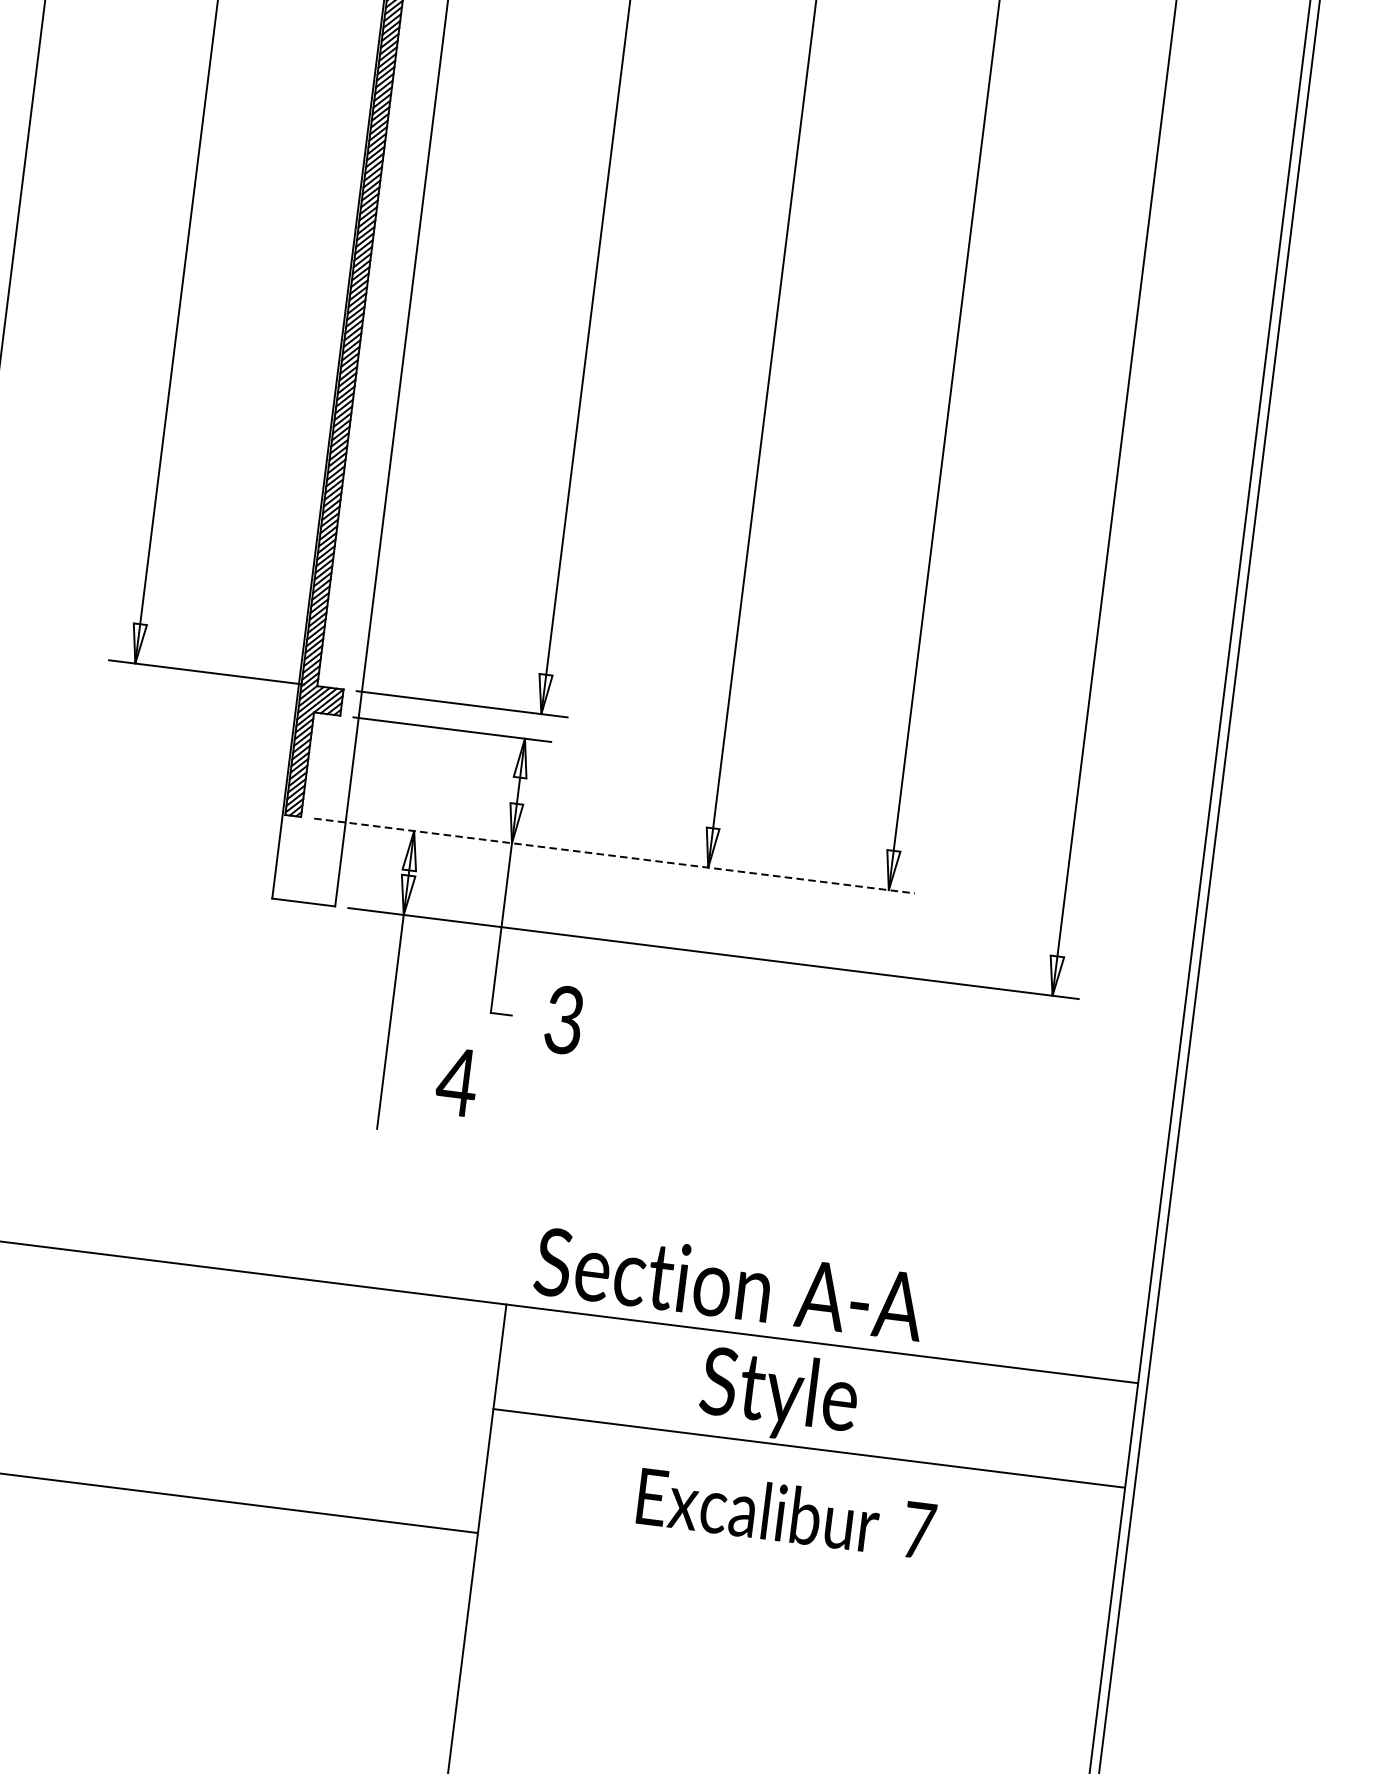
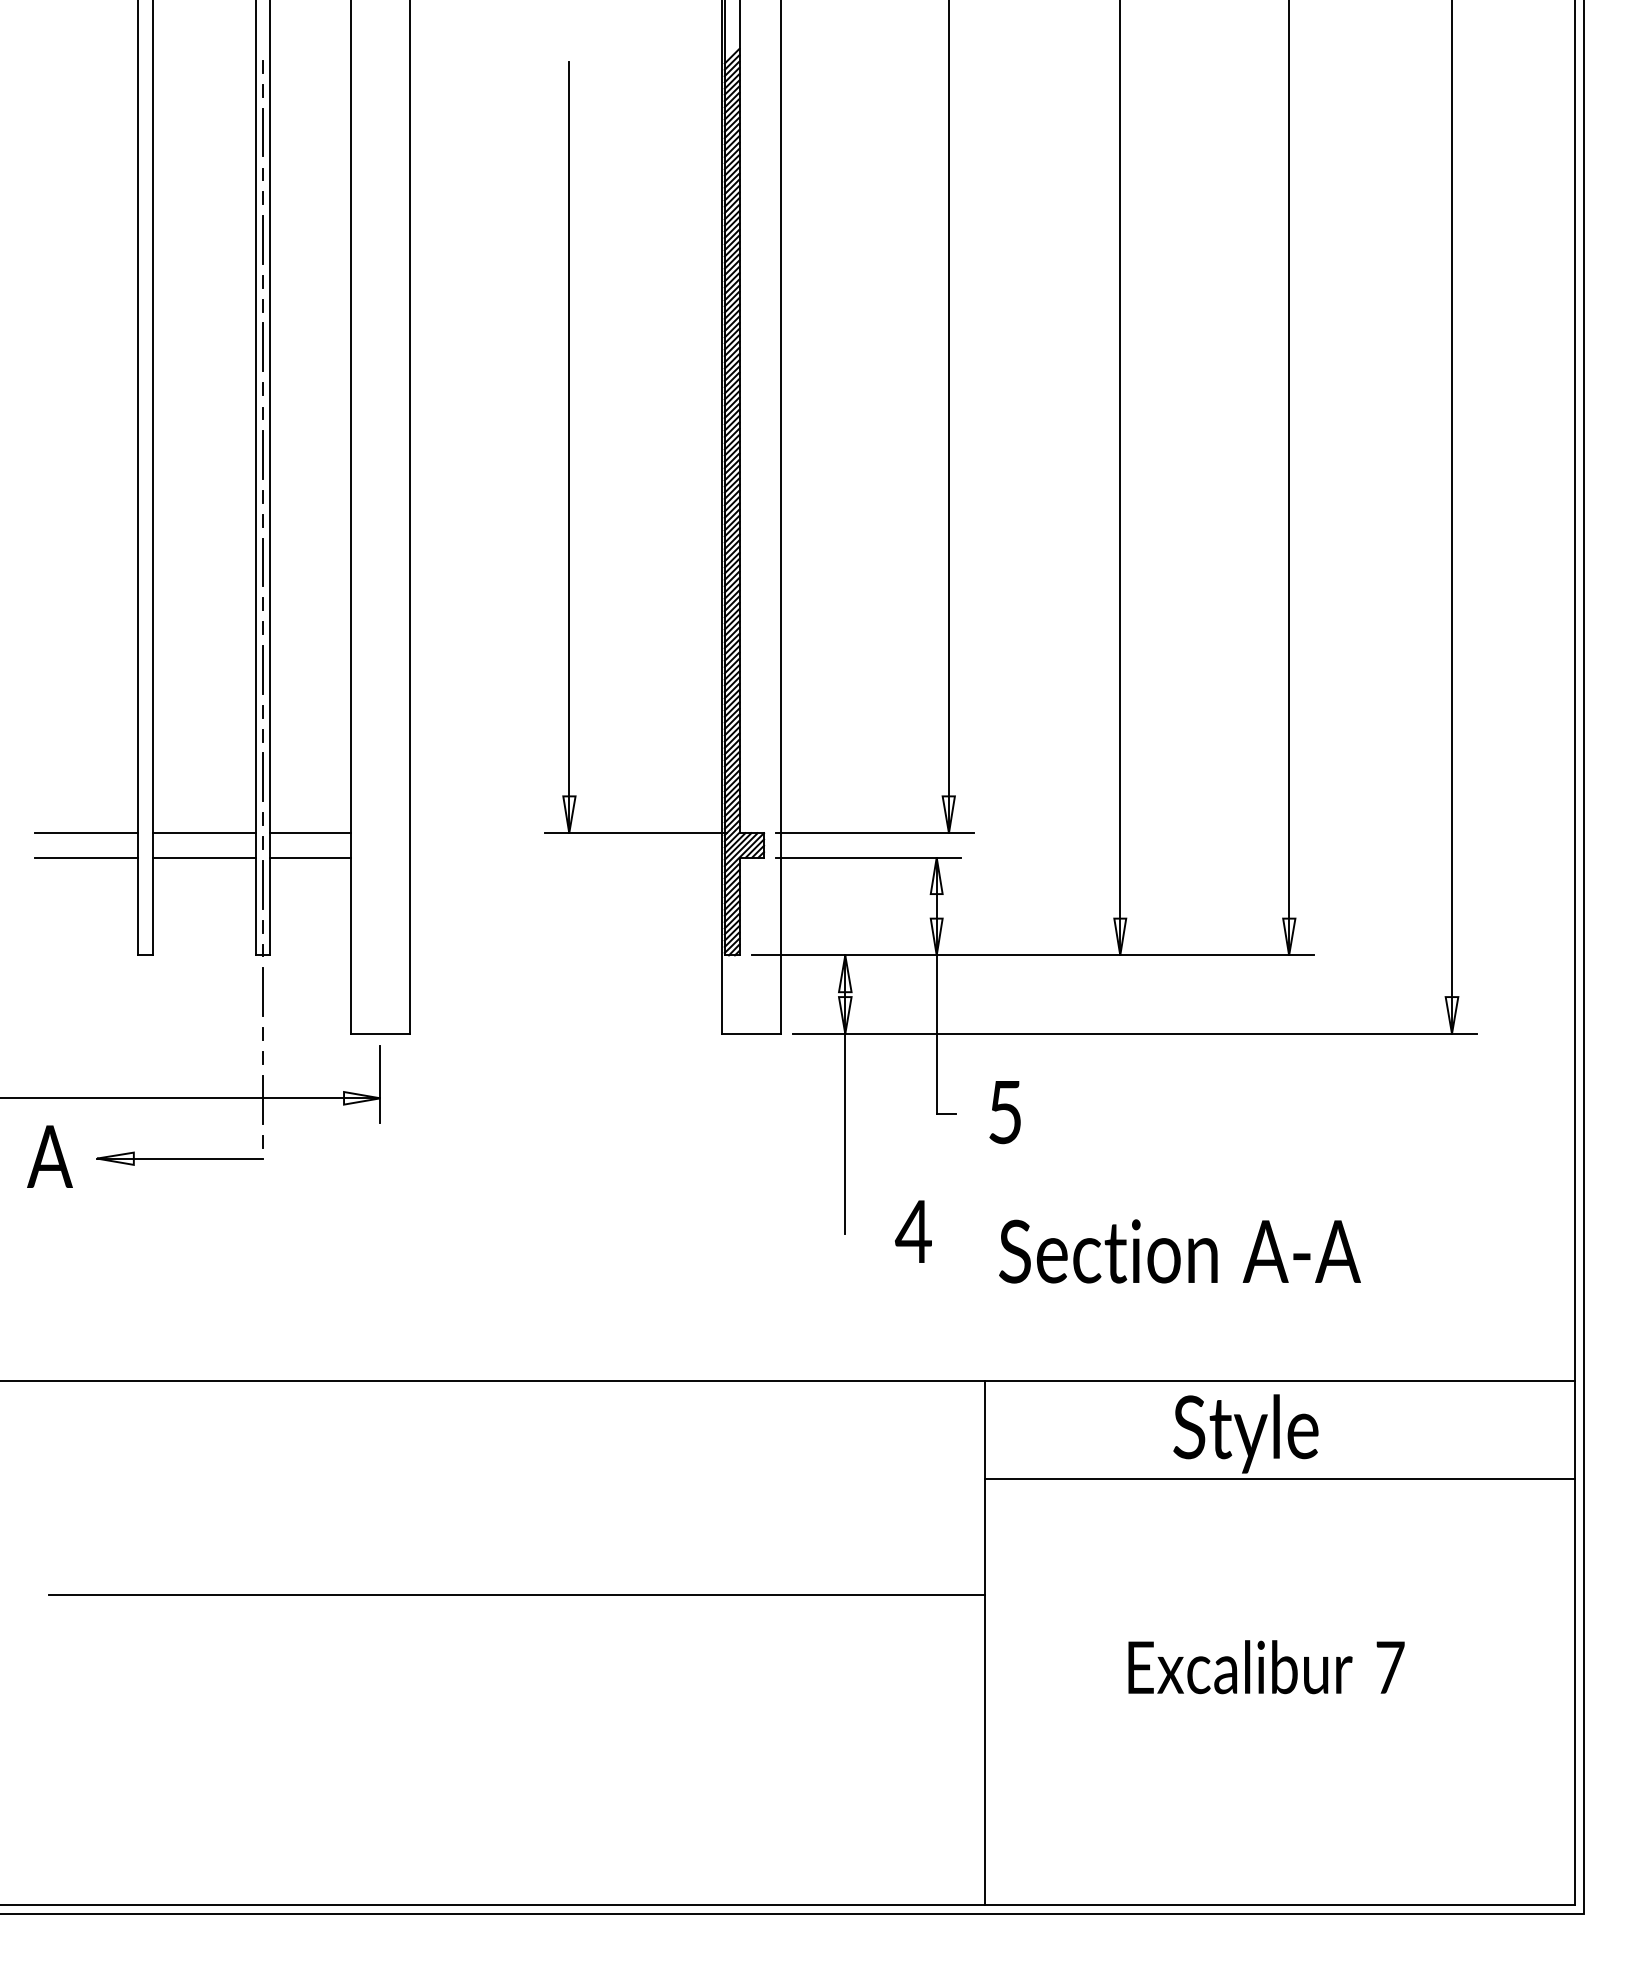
line: (614, 856) -> (1032, 955), dashed -> solid
text: (563, 1020) -> (1004, 1112), 3 -> 5
text: (457, 1081) -> (913, 1231), moved
text: (729, 1284) -> (1179, 1251), moved
text: (786, 1513) -> (1266, 1667), moved

